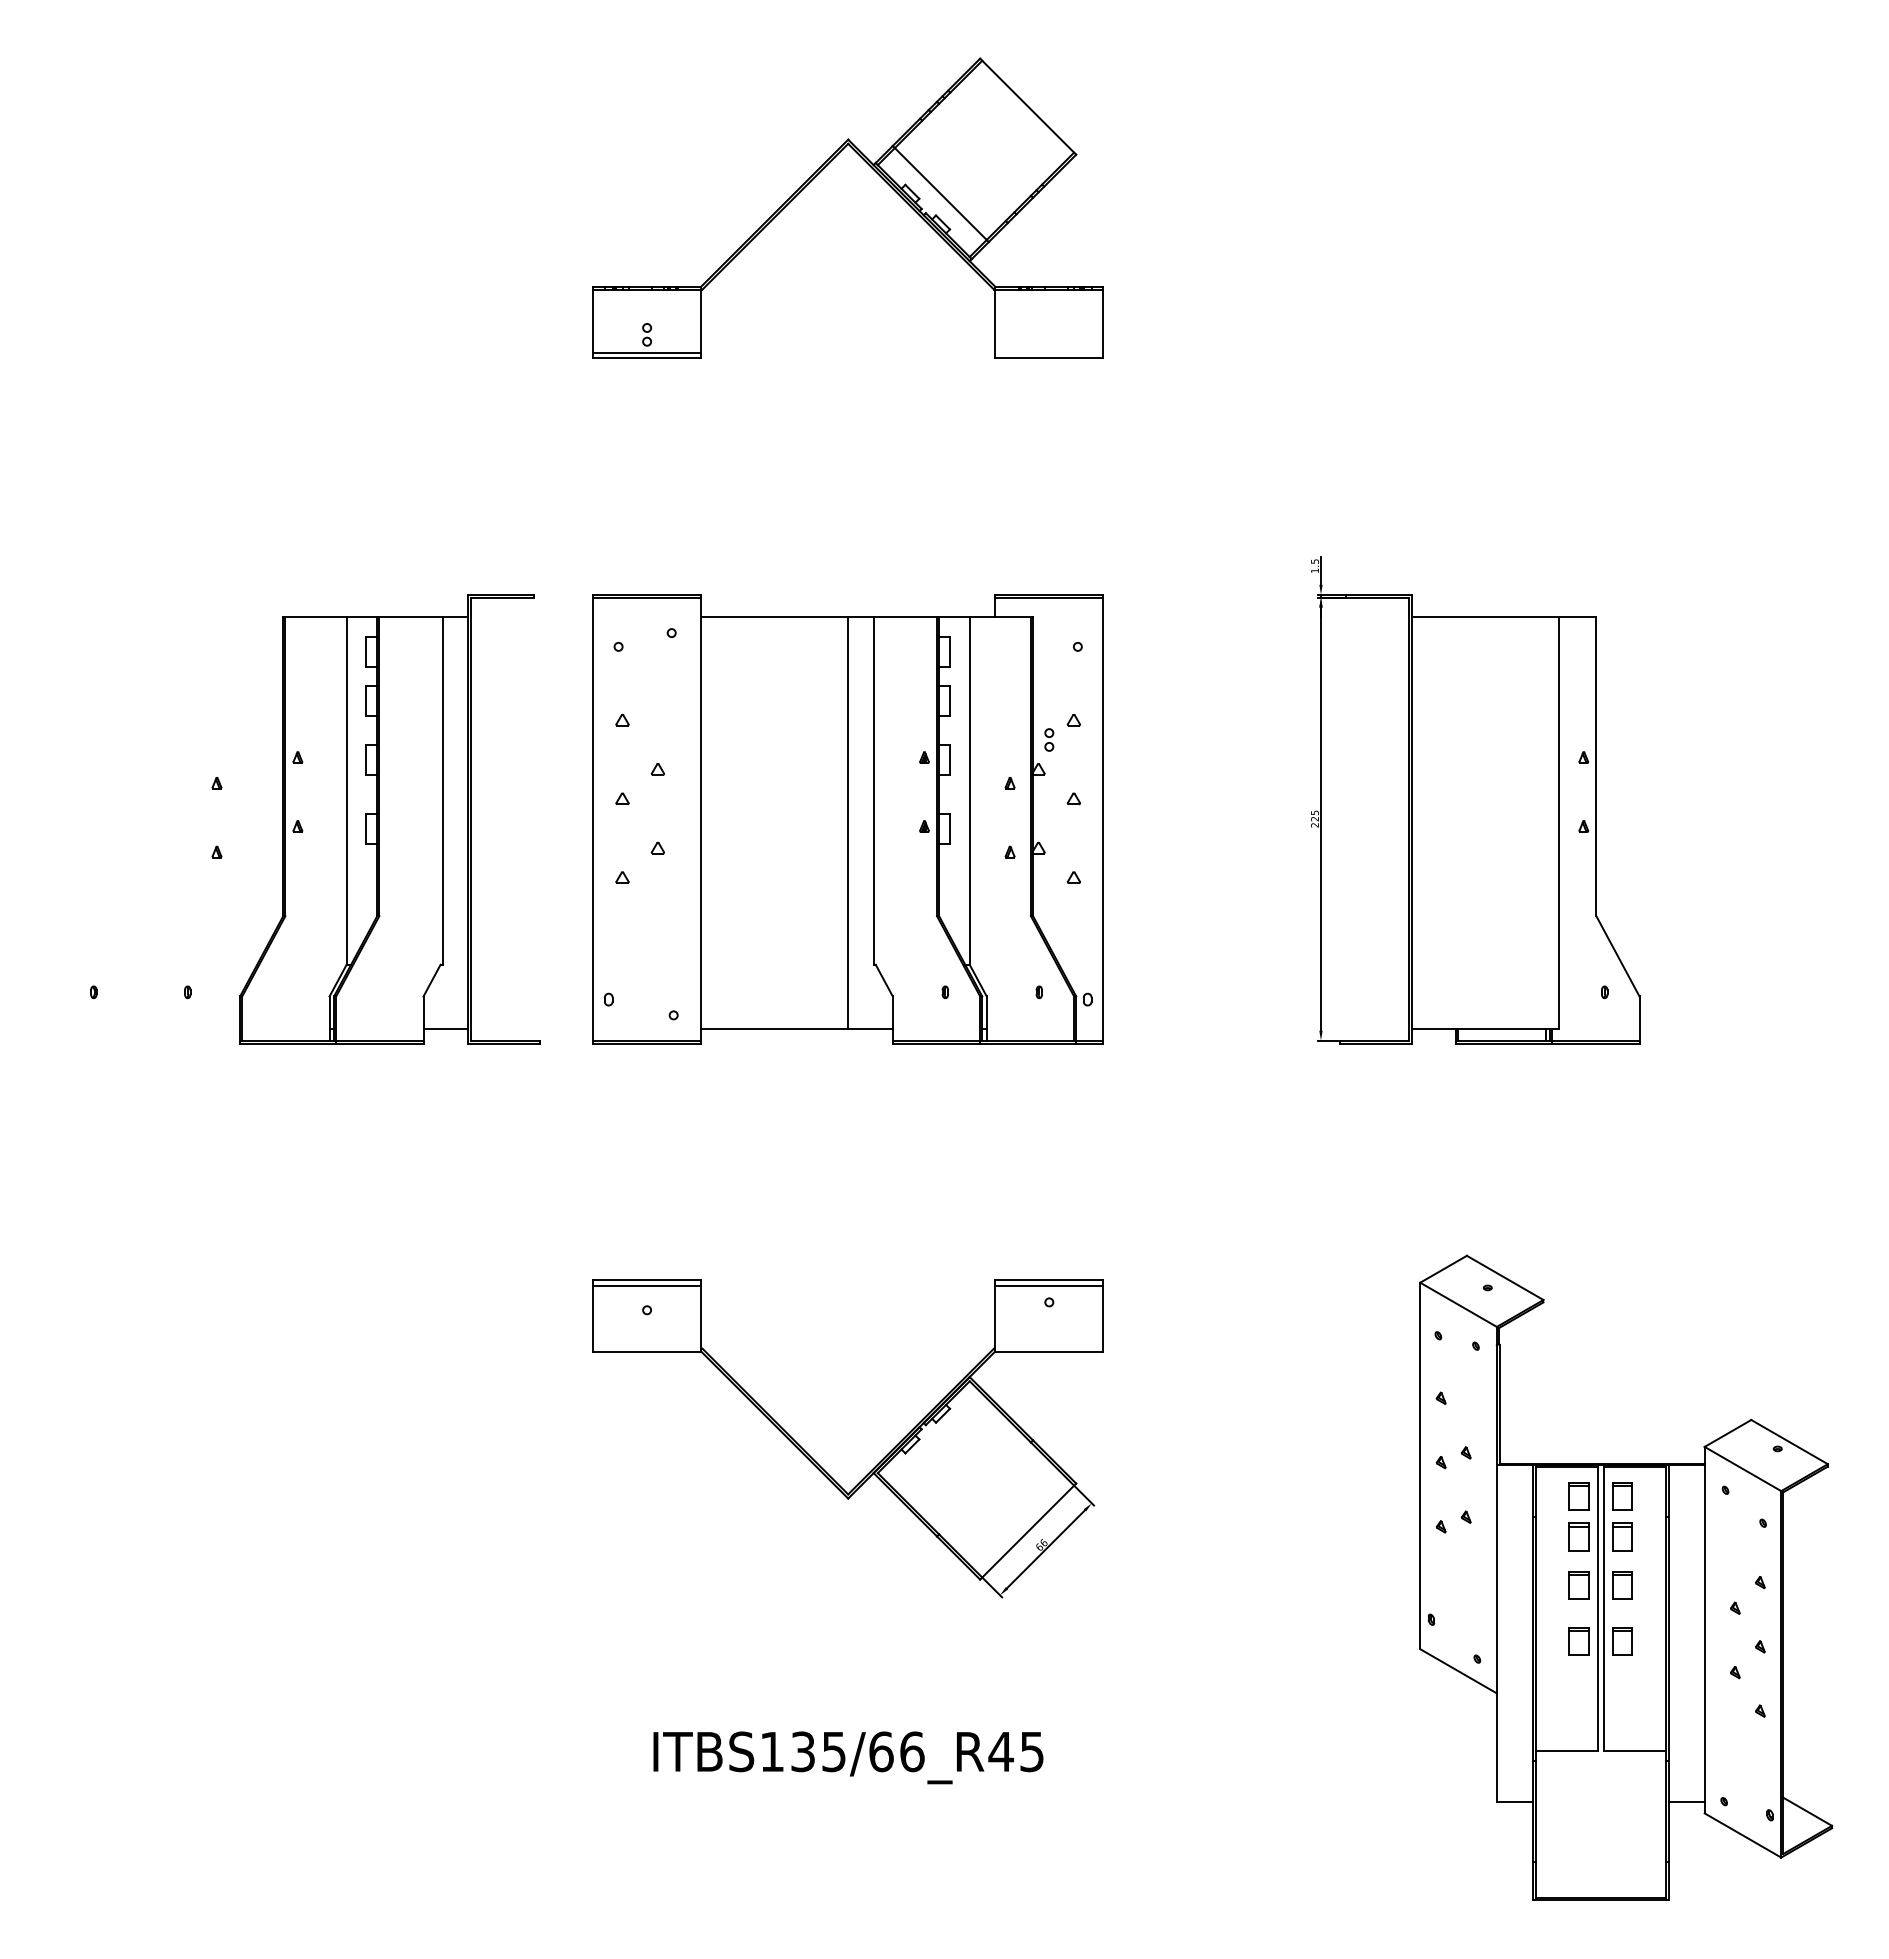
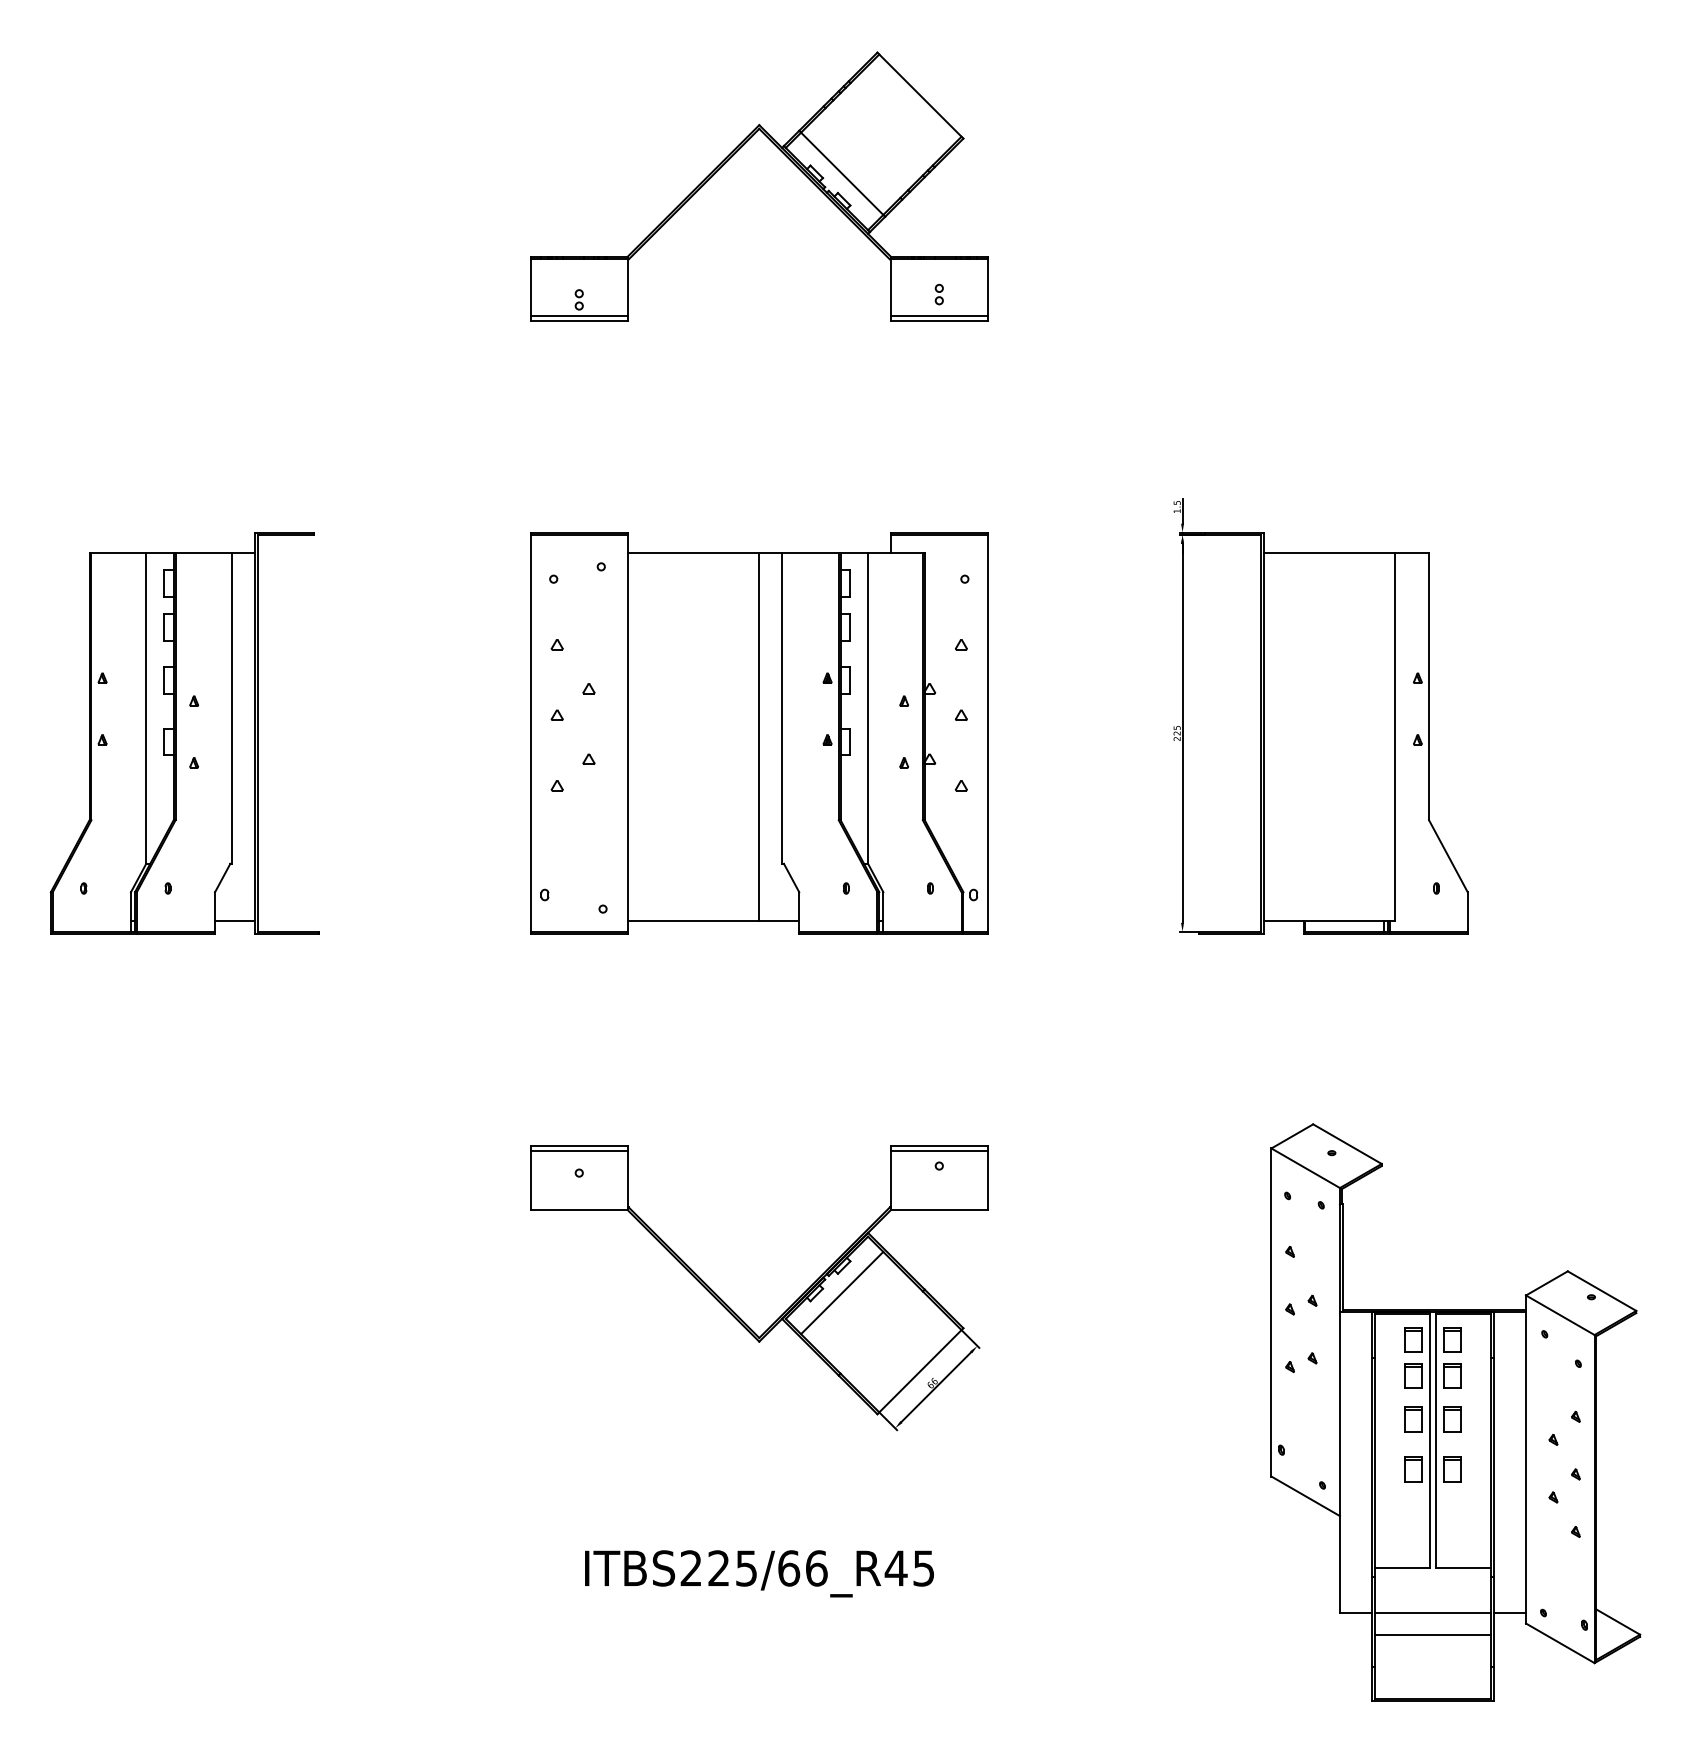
line: (1048, 352) -> (938, 315), added
part: (1048, 739) -> (938, 294), moved
part: (389, 819) -> (184, 733), moved
line: (941, 1443) -> (842, 1292), added
text: (787, 1751) -> (704, 1568), ITBS135/66_R45 -> ITBS225/66_R45
line: (1600, 1802) -> (1432, 1613), added
line: (1600, 1826) -> (1432, 1635), added

